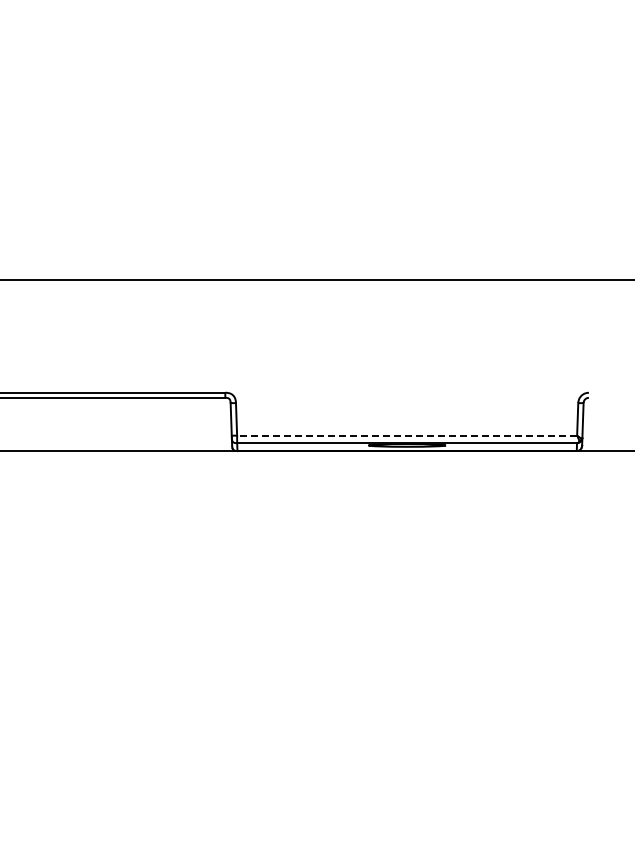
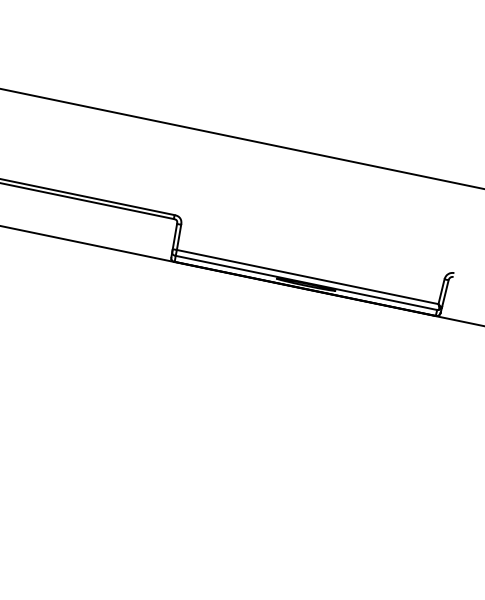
line: (406, 435) -> (307, 276), dashed -> solid

